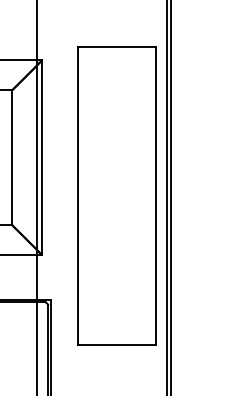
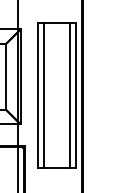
line: (91, 195) -> (44, 95), added
line: (144, 195) -> (70, 95), added

